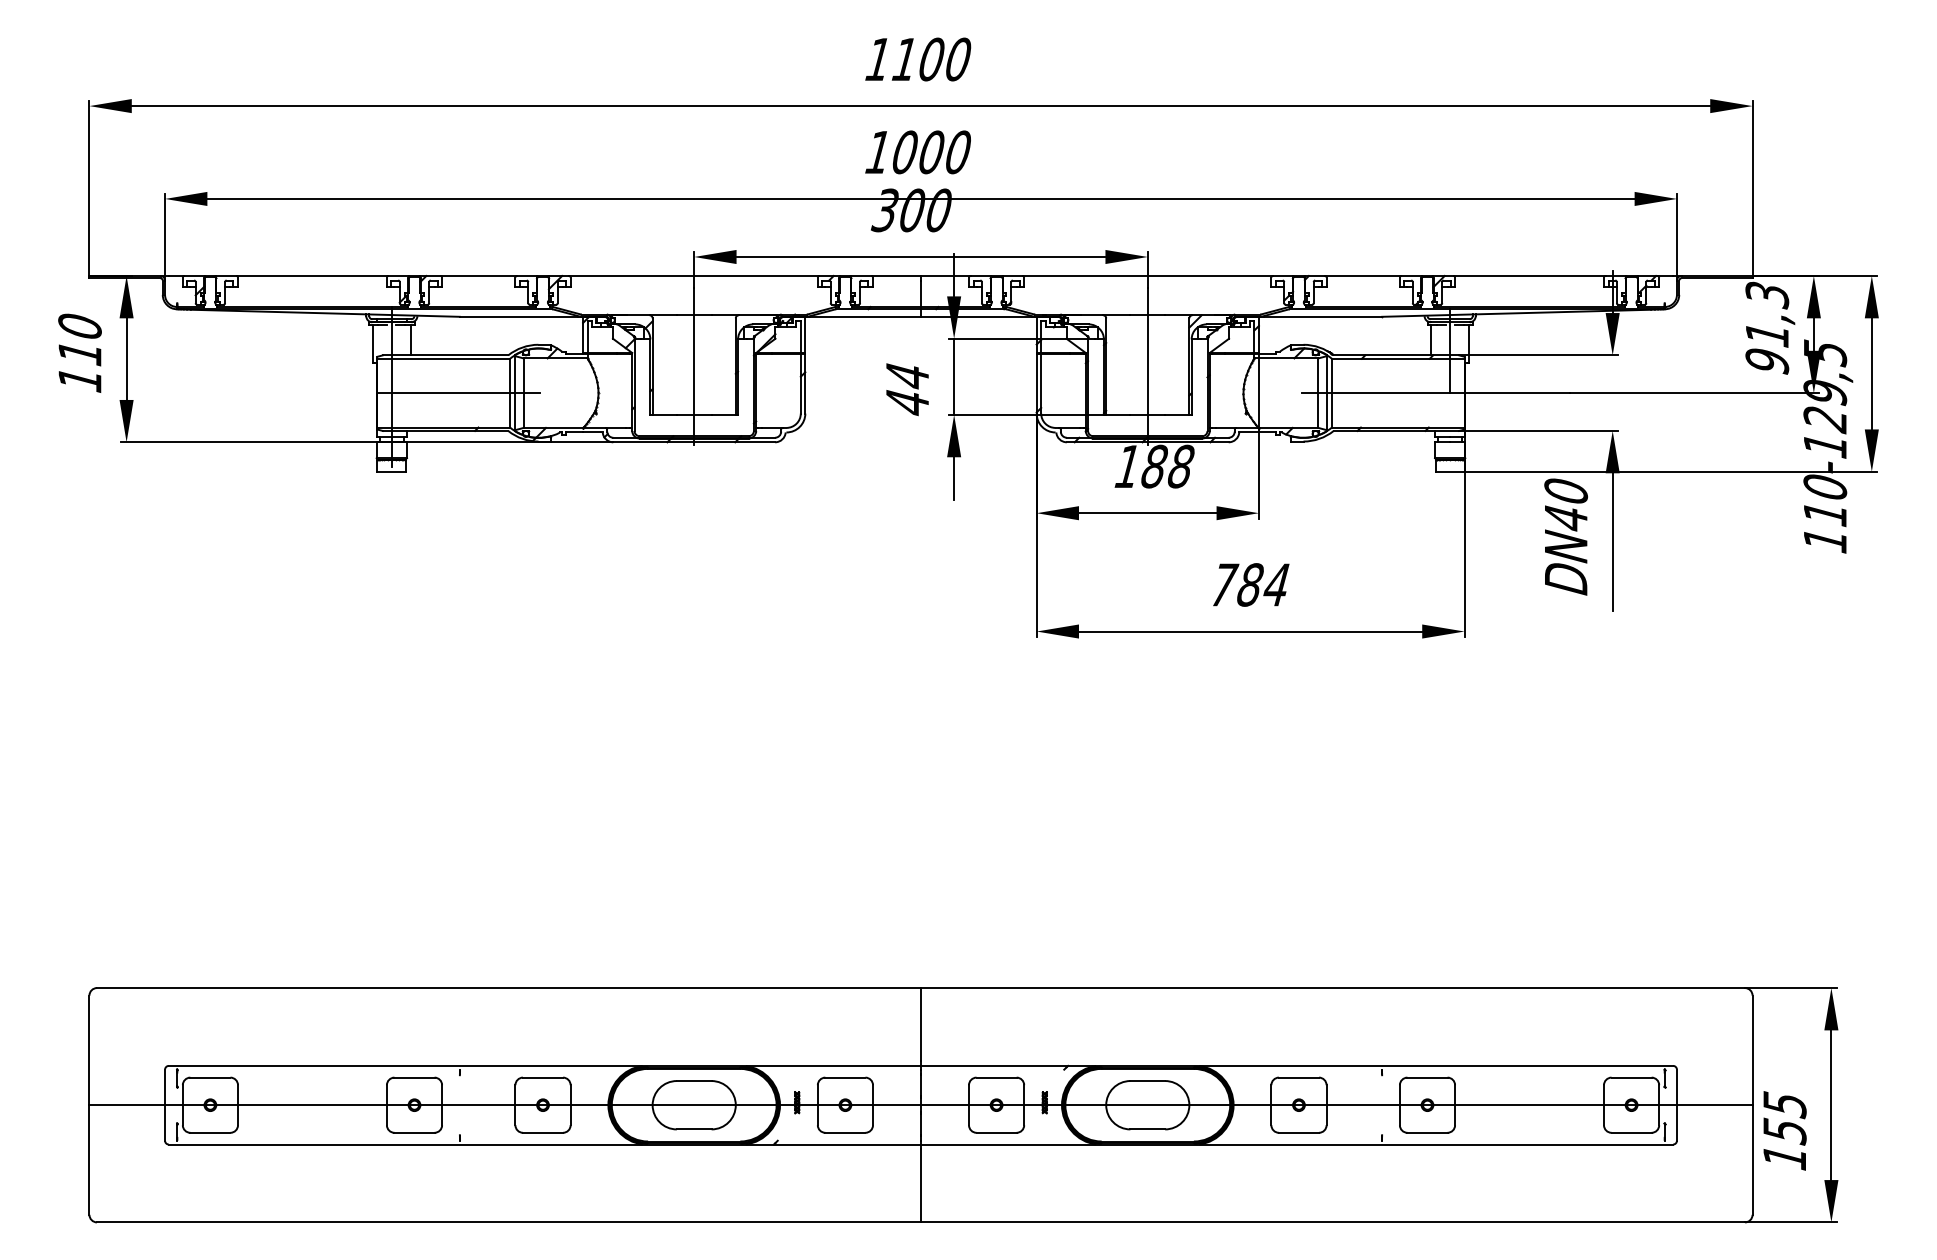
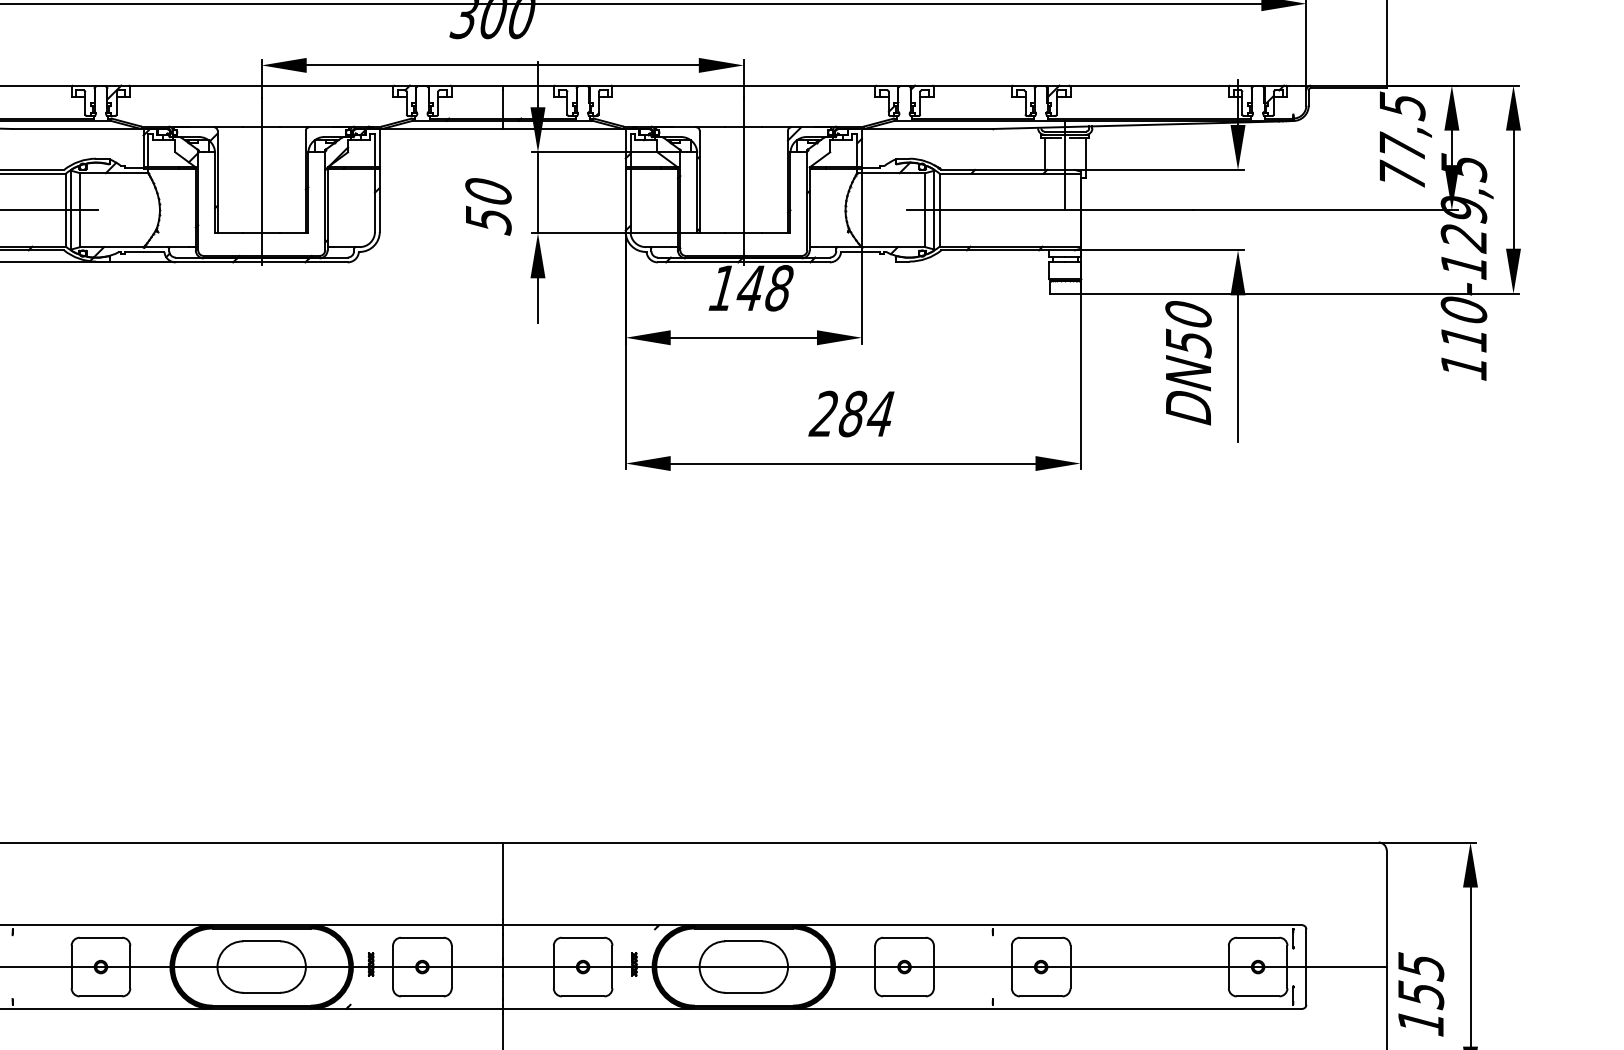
text: (1767, 327) -> (1402, 140), 91,3 -> 77,5
text: (907, 390) -> (488, 207), 44 -> 50
text: (1153, 466) -> (749, 288), 188 -> 148
text: (1566, 518) -> (1188, 343), DN40 -> DN50
text: (1223, 584) -> (824, 413), 784 -> 284

